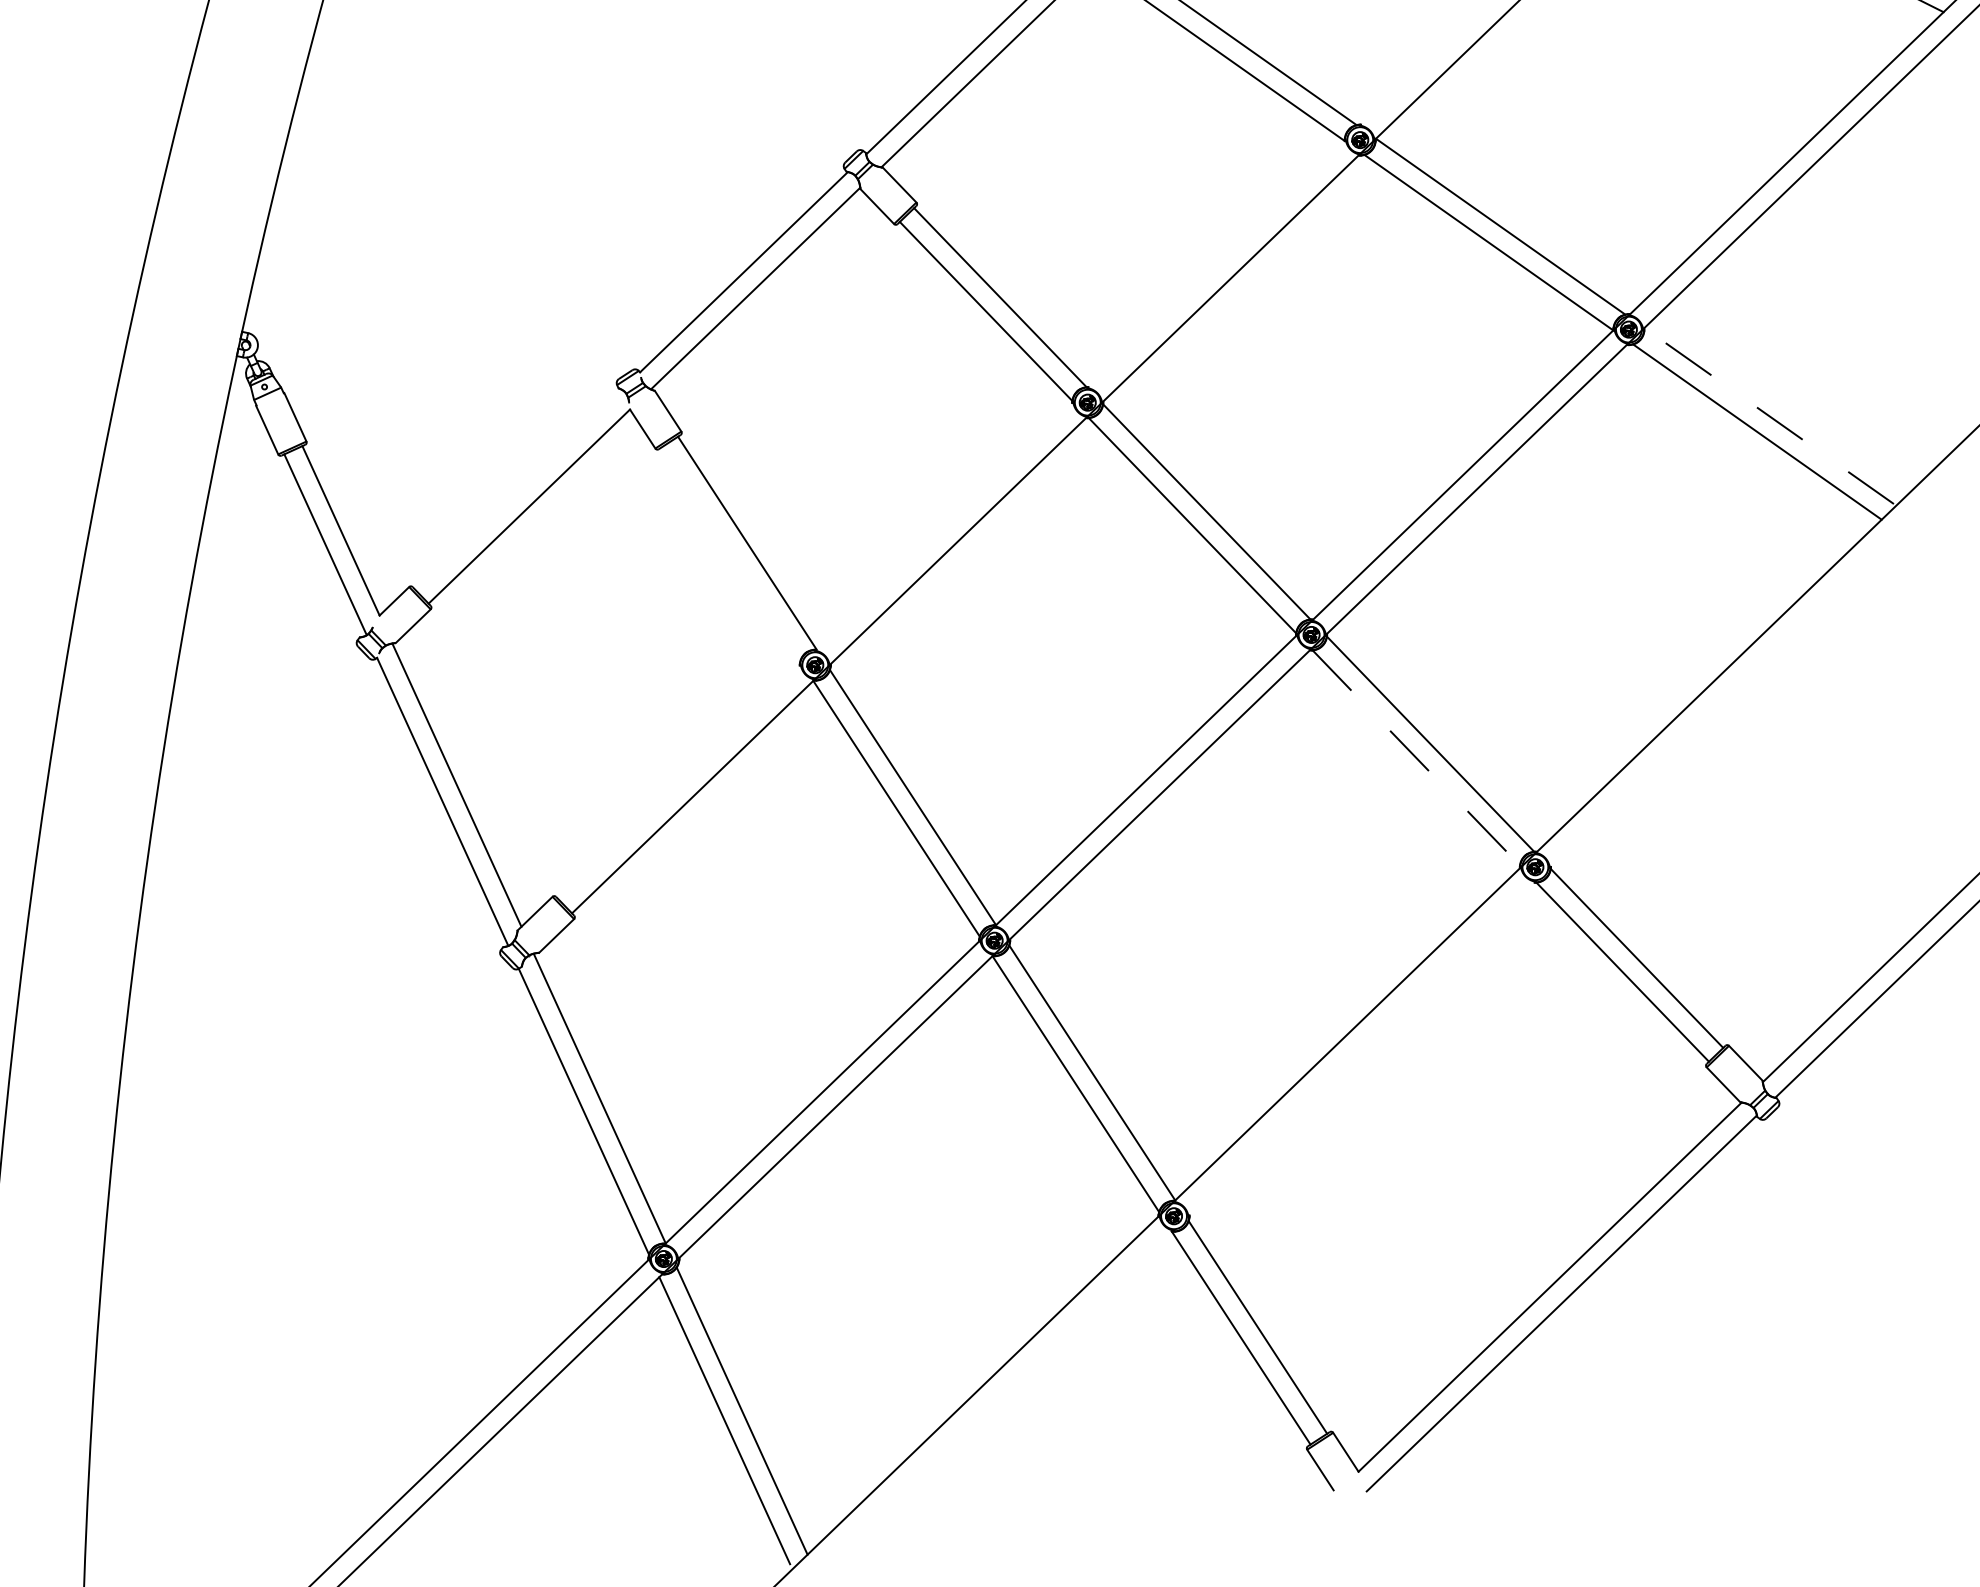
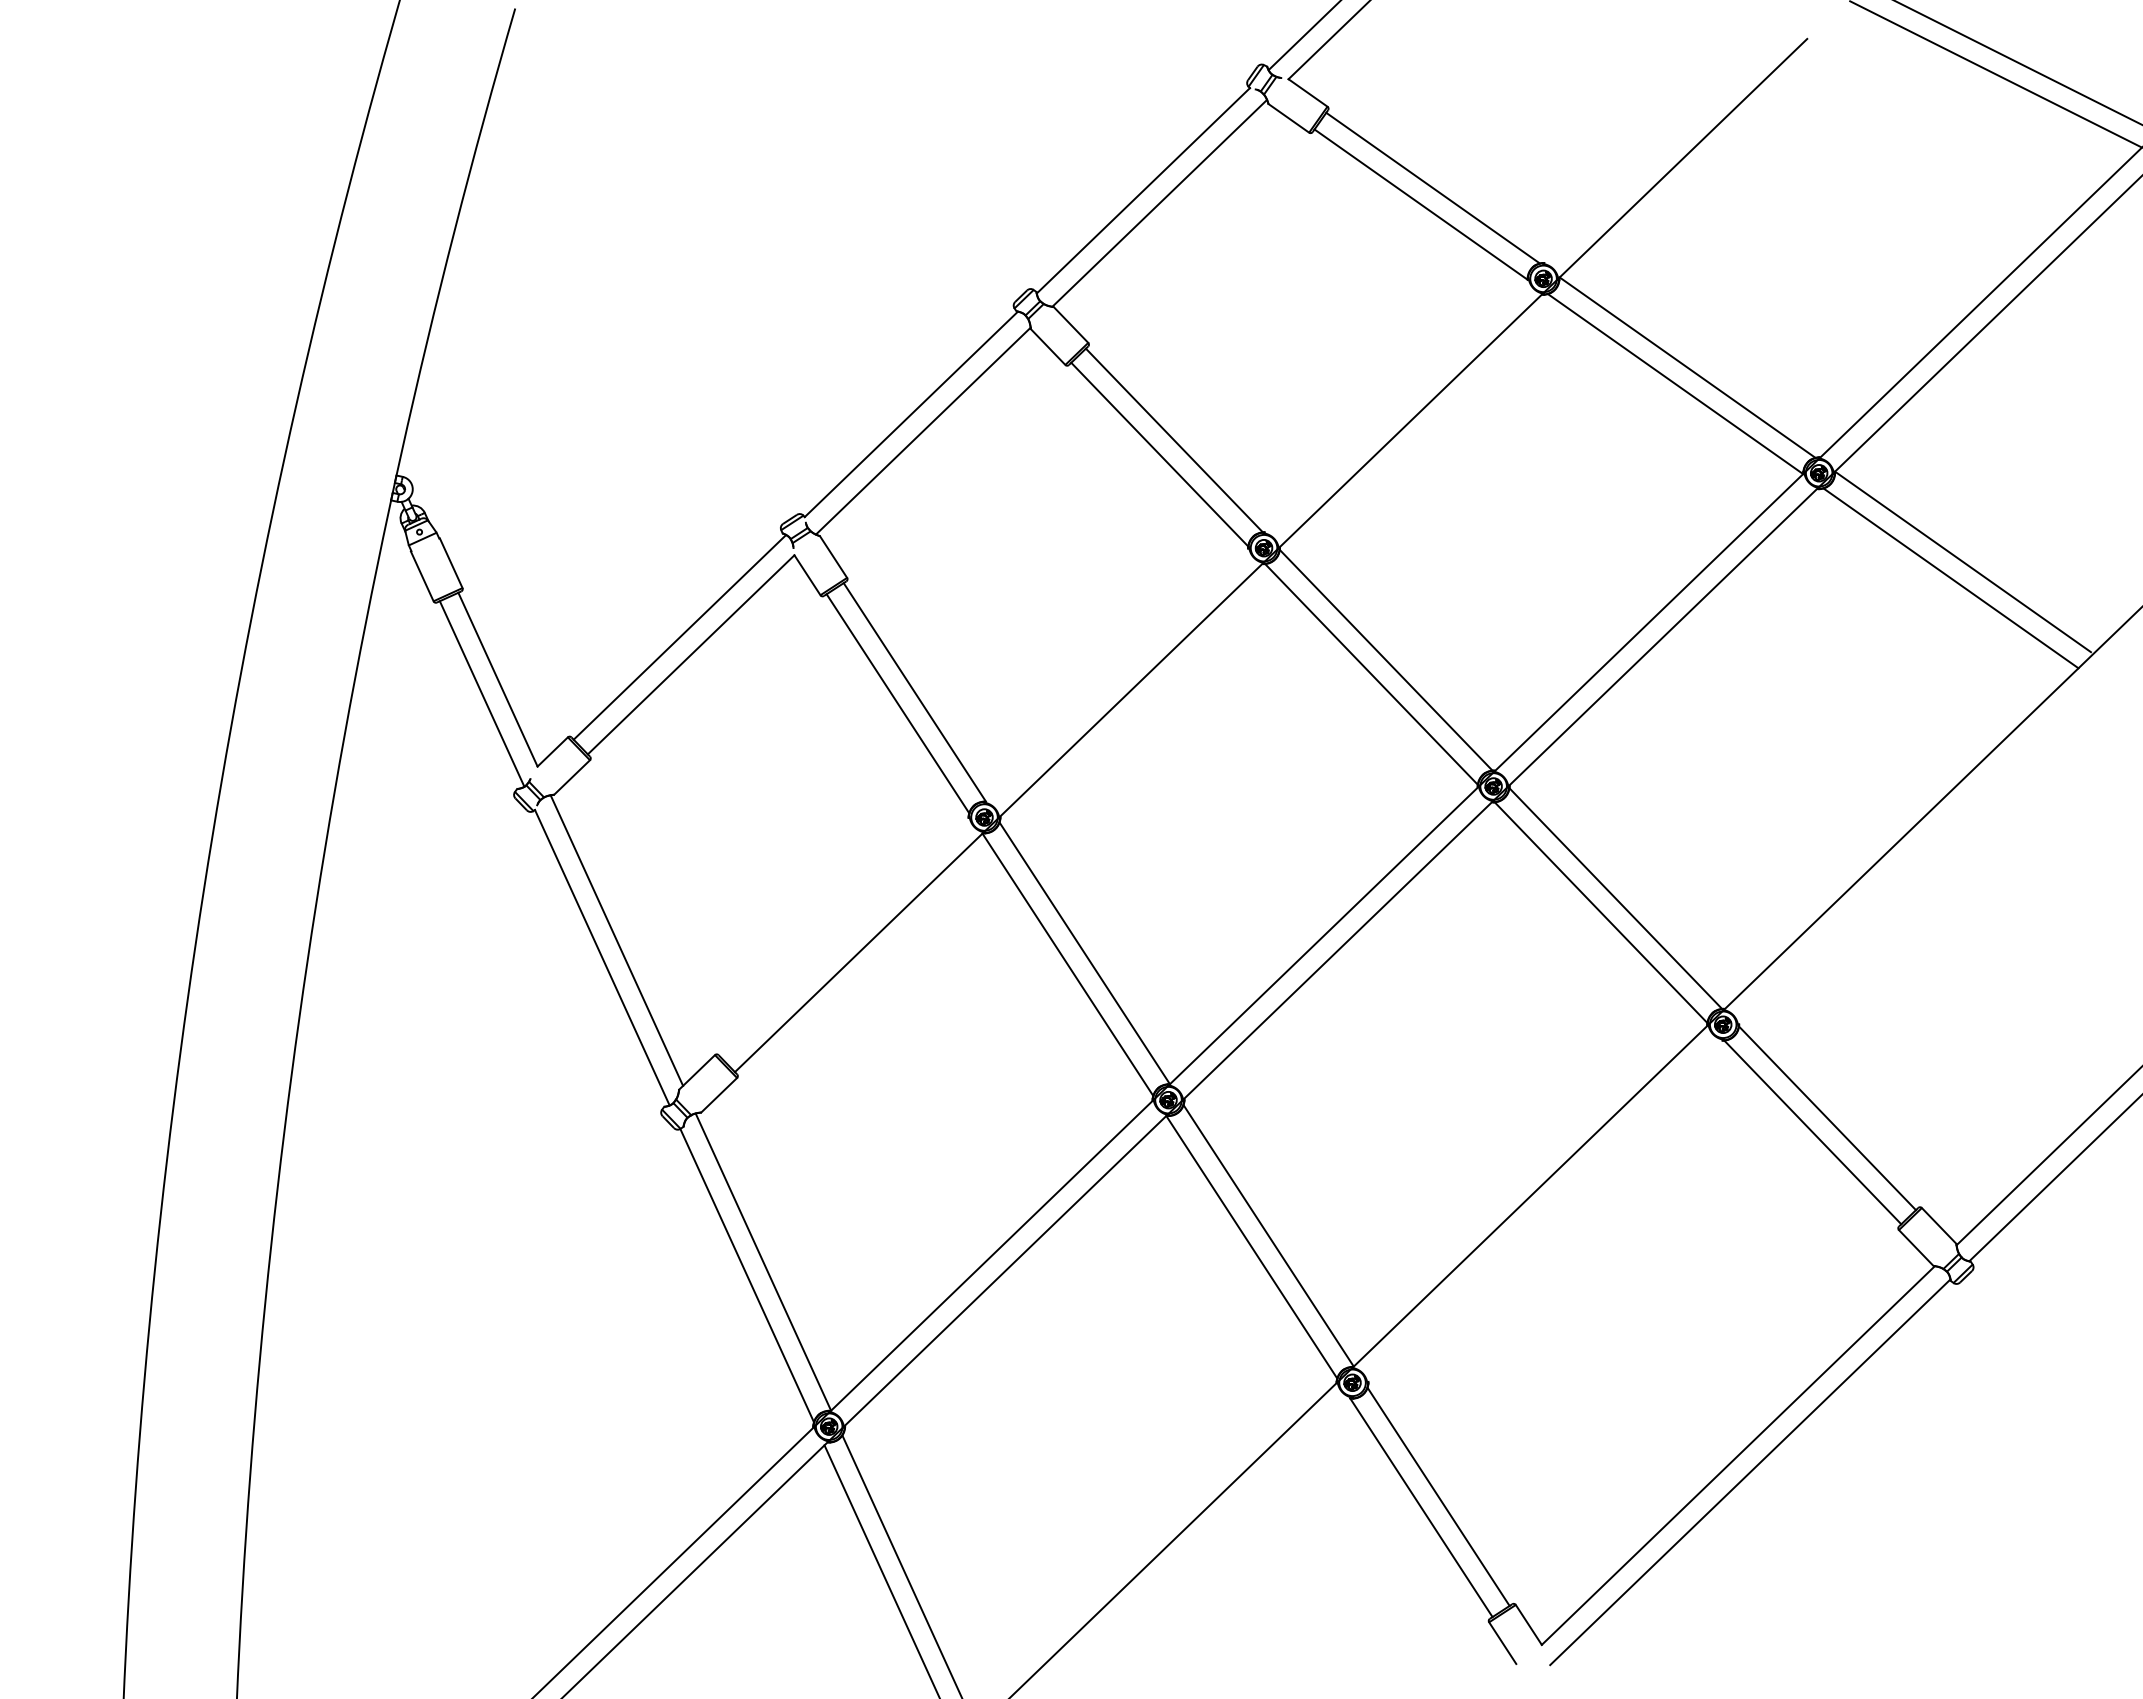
line: (1769, 415) -> (1963, 561), dashed -> solid
line: (517, 489) -> (679, 637), added
line: (730, 554) -> (897, 703), added
line: (1416, 758) -> (1601, 913), dashed -> solid

